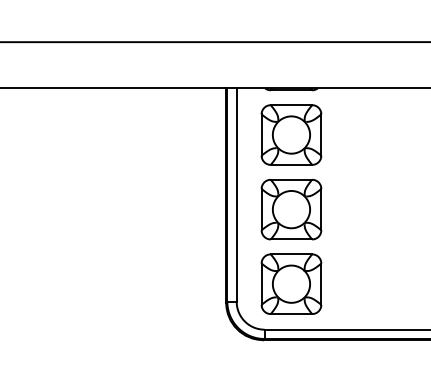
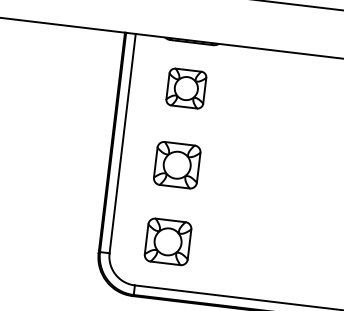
part: (291, 134) -> (186, 88), size x0.6
part: (291, 209) -> (177, 165), size x0.7
part: (291, 283) -> (168, 241), size x0.7

